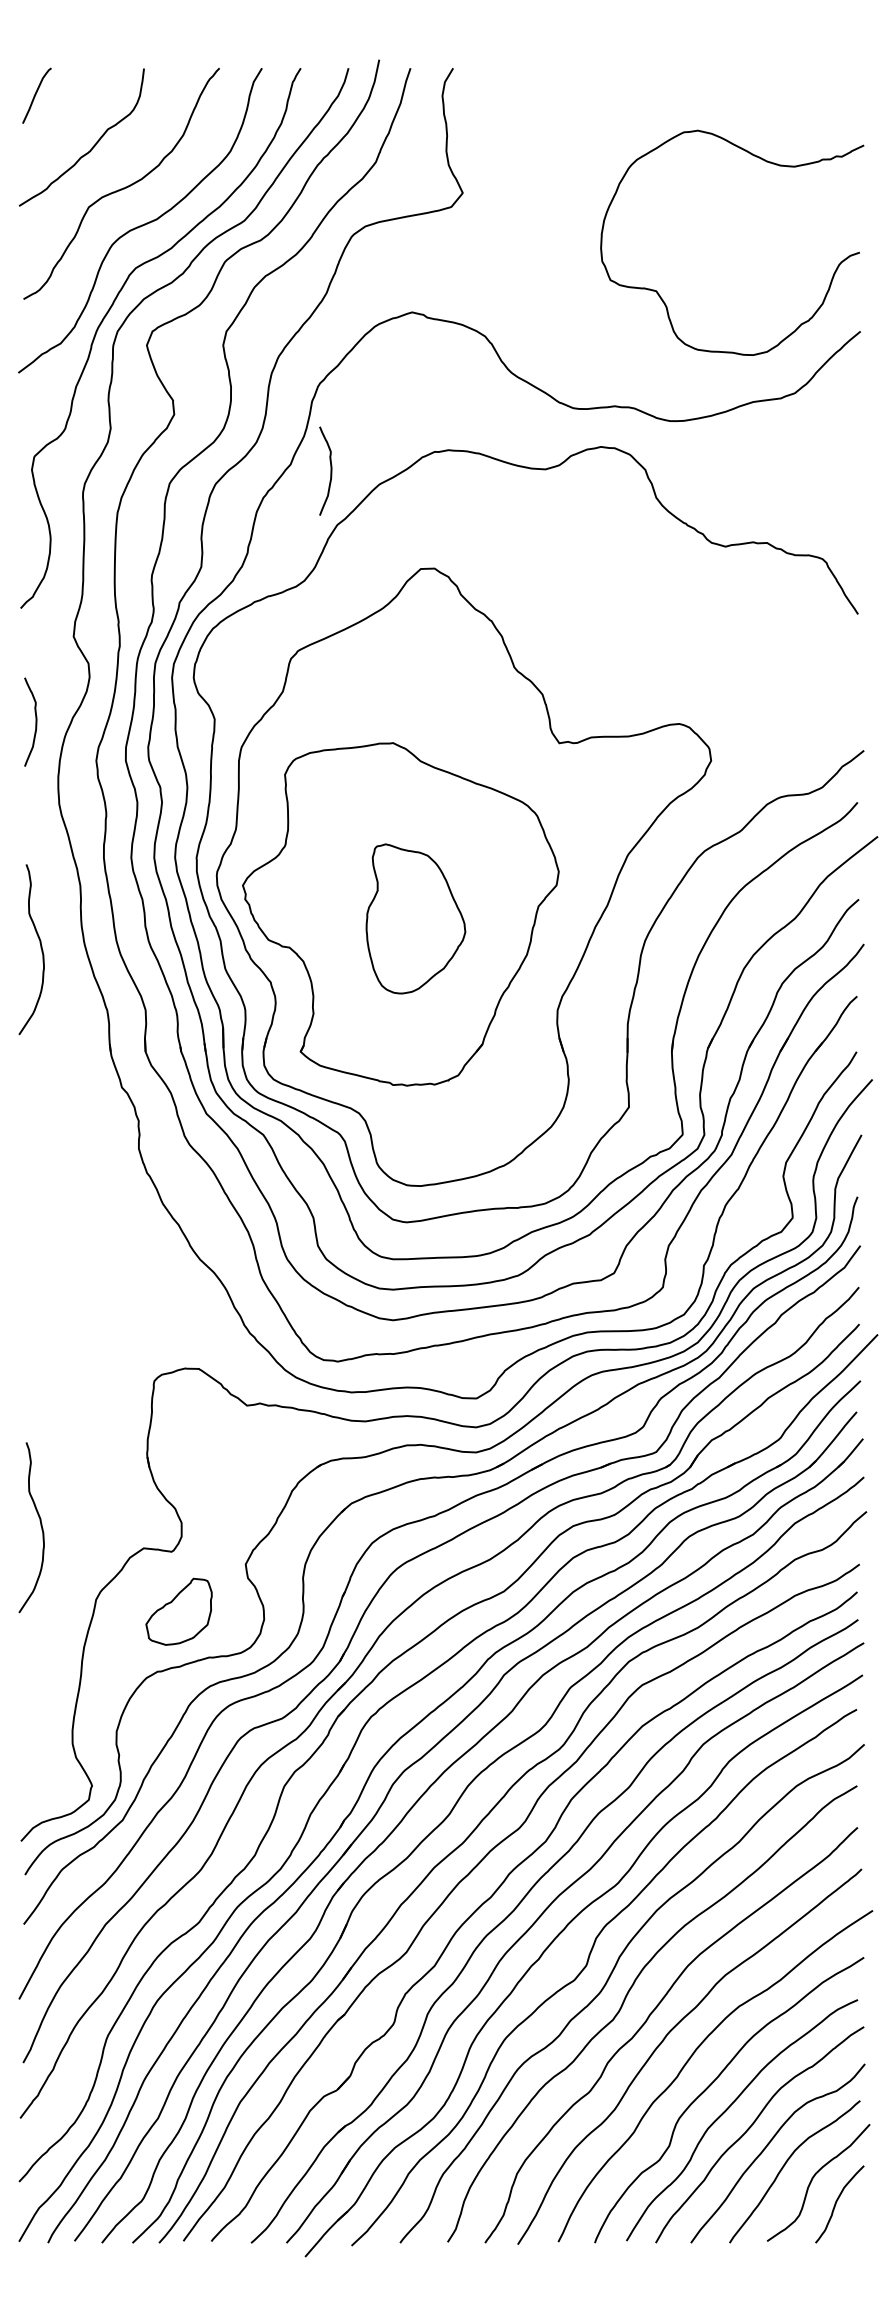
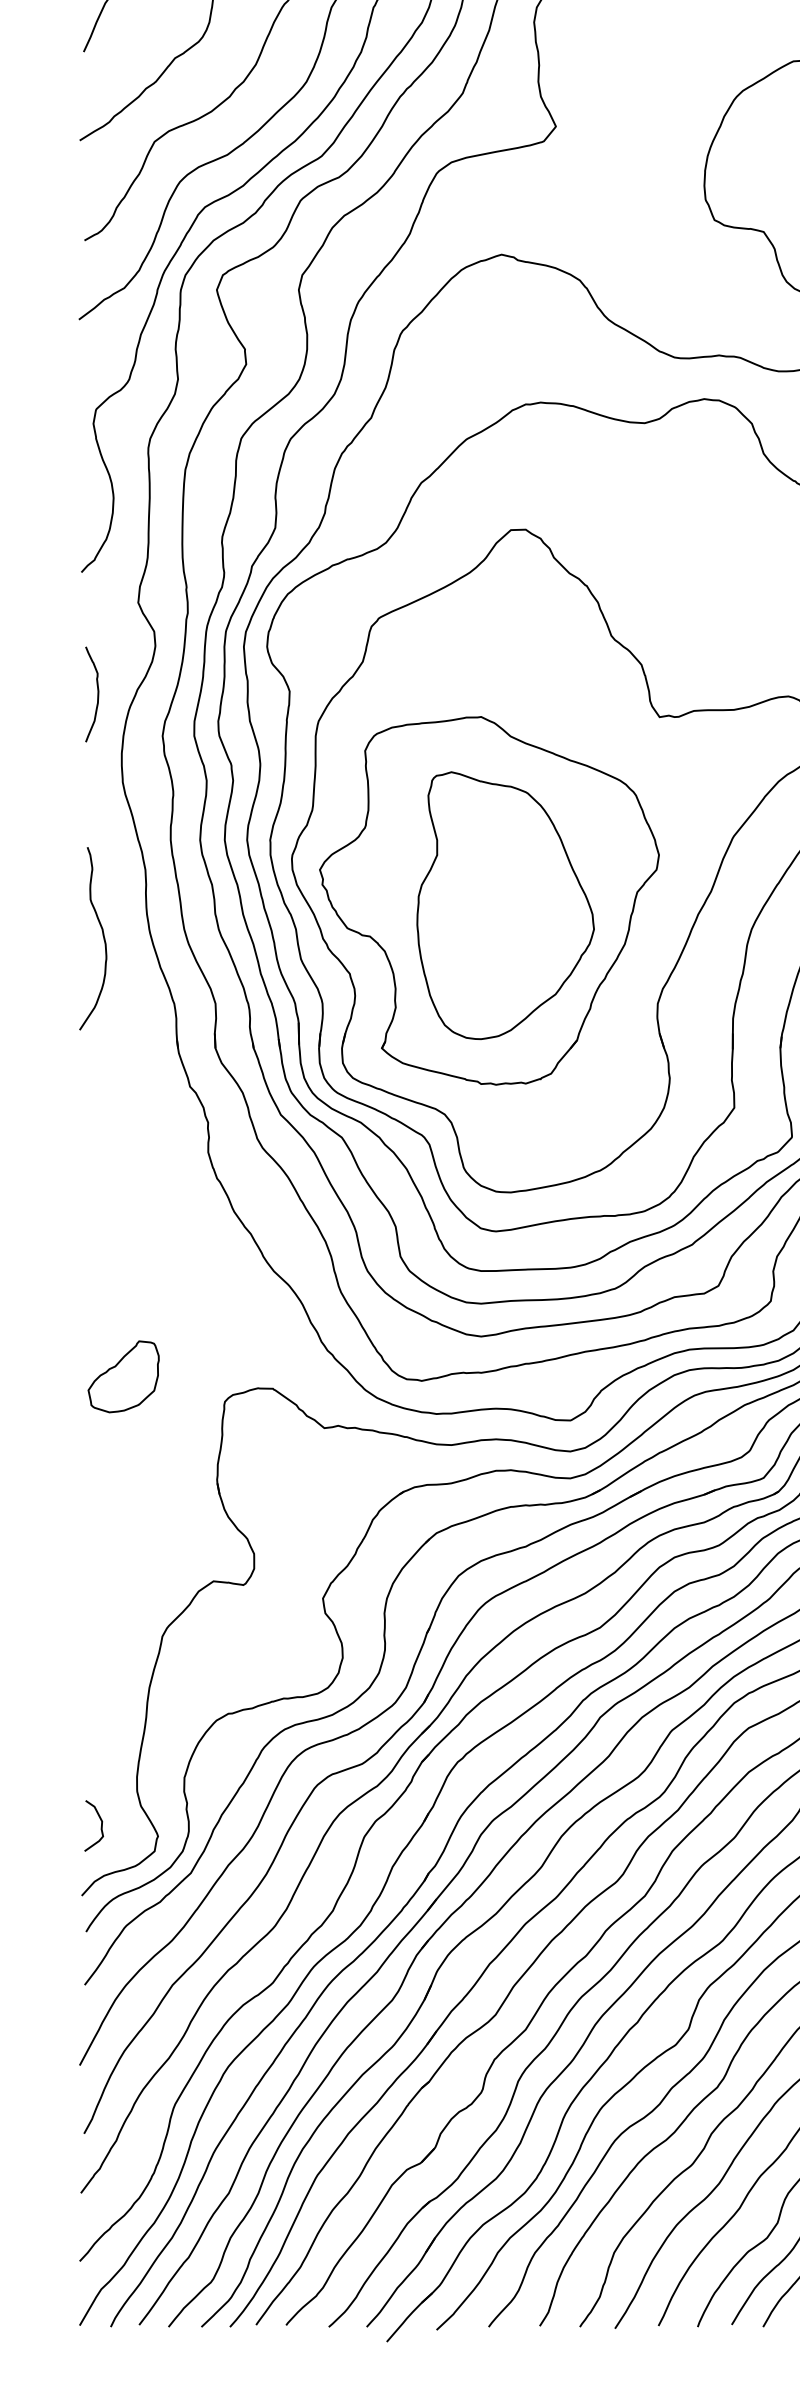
curve: (330, 470) -> (413, 424), removed
part: (415, 918) -> (505, 905), size x1.67
curve: (40, 1526) -> (102, 1557), removed
part: (178, 1611) -> (123, 1376), moved
curve: (38, 1776) -> (100, 1826), added

